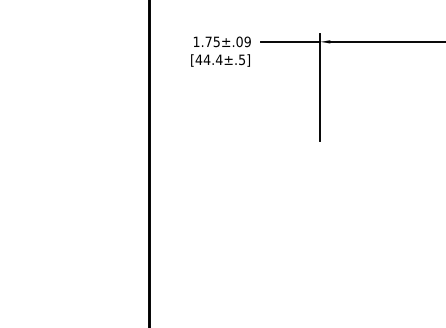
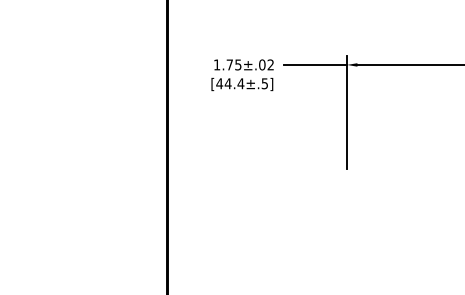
text: (247, 41) -> (270, 64), 1.75±.09 -> 1.75±.02

